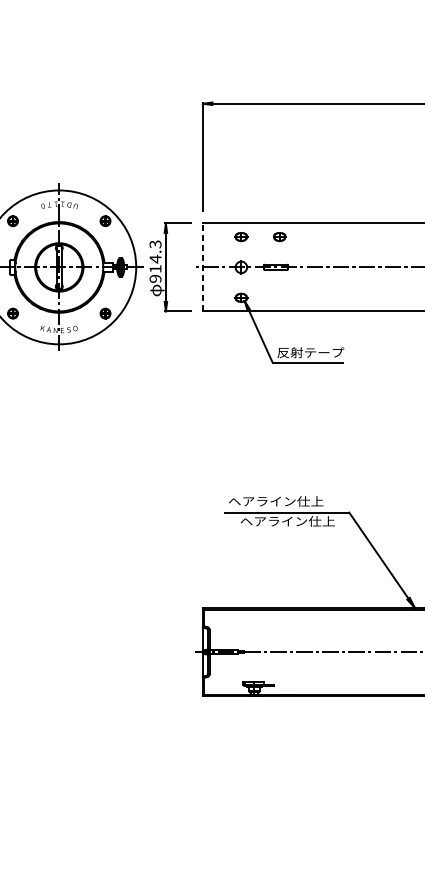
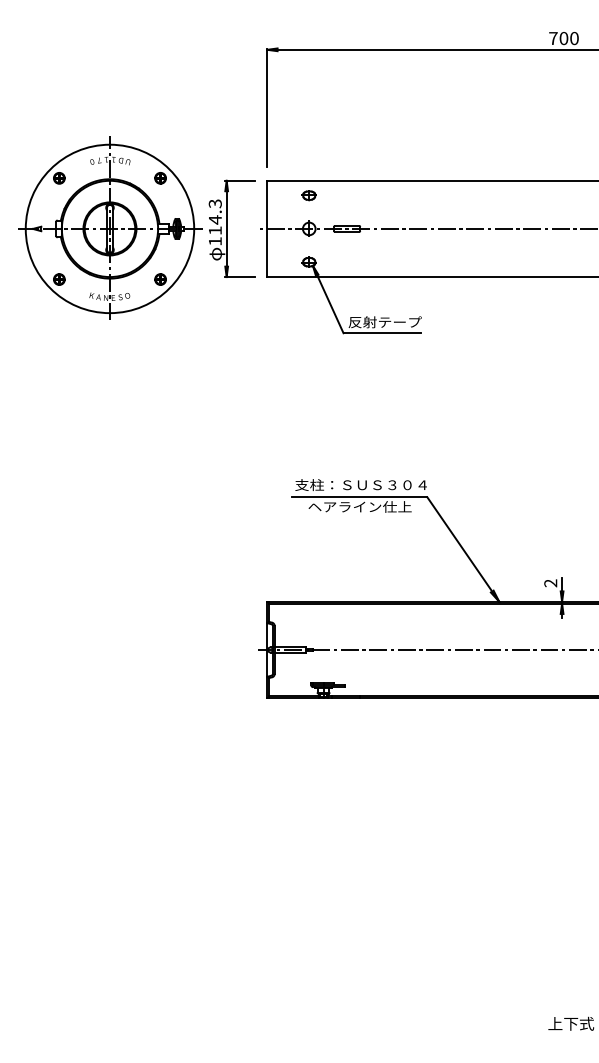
part: (279, 236) -> (350, 195), removed
line: (203, 267) -> (267, 228), dashed -> solid
text: (154, 278) -> (214, 241), 914.3 -> 114.3
text: (288, 501) -> (360, 485), ヘアライン仕上 -> 支柱：ＳＵＳ３０４

